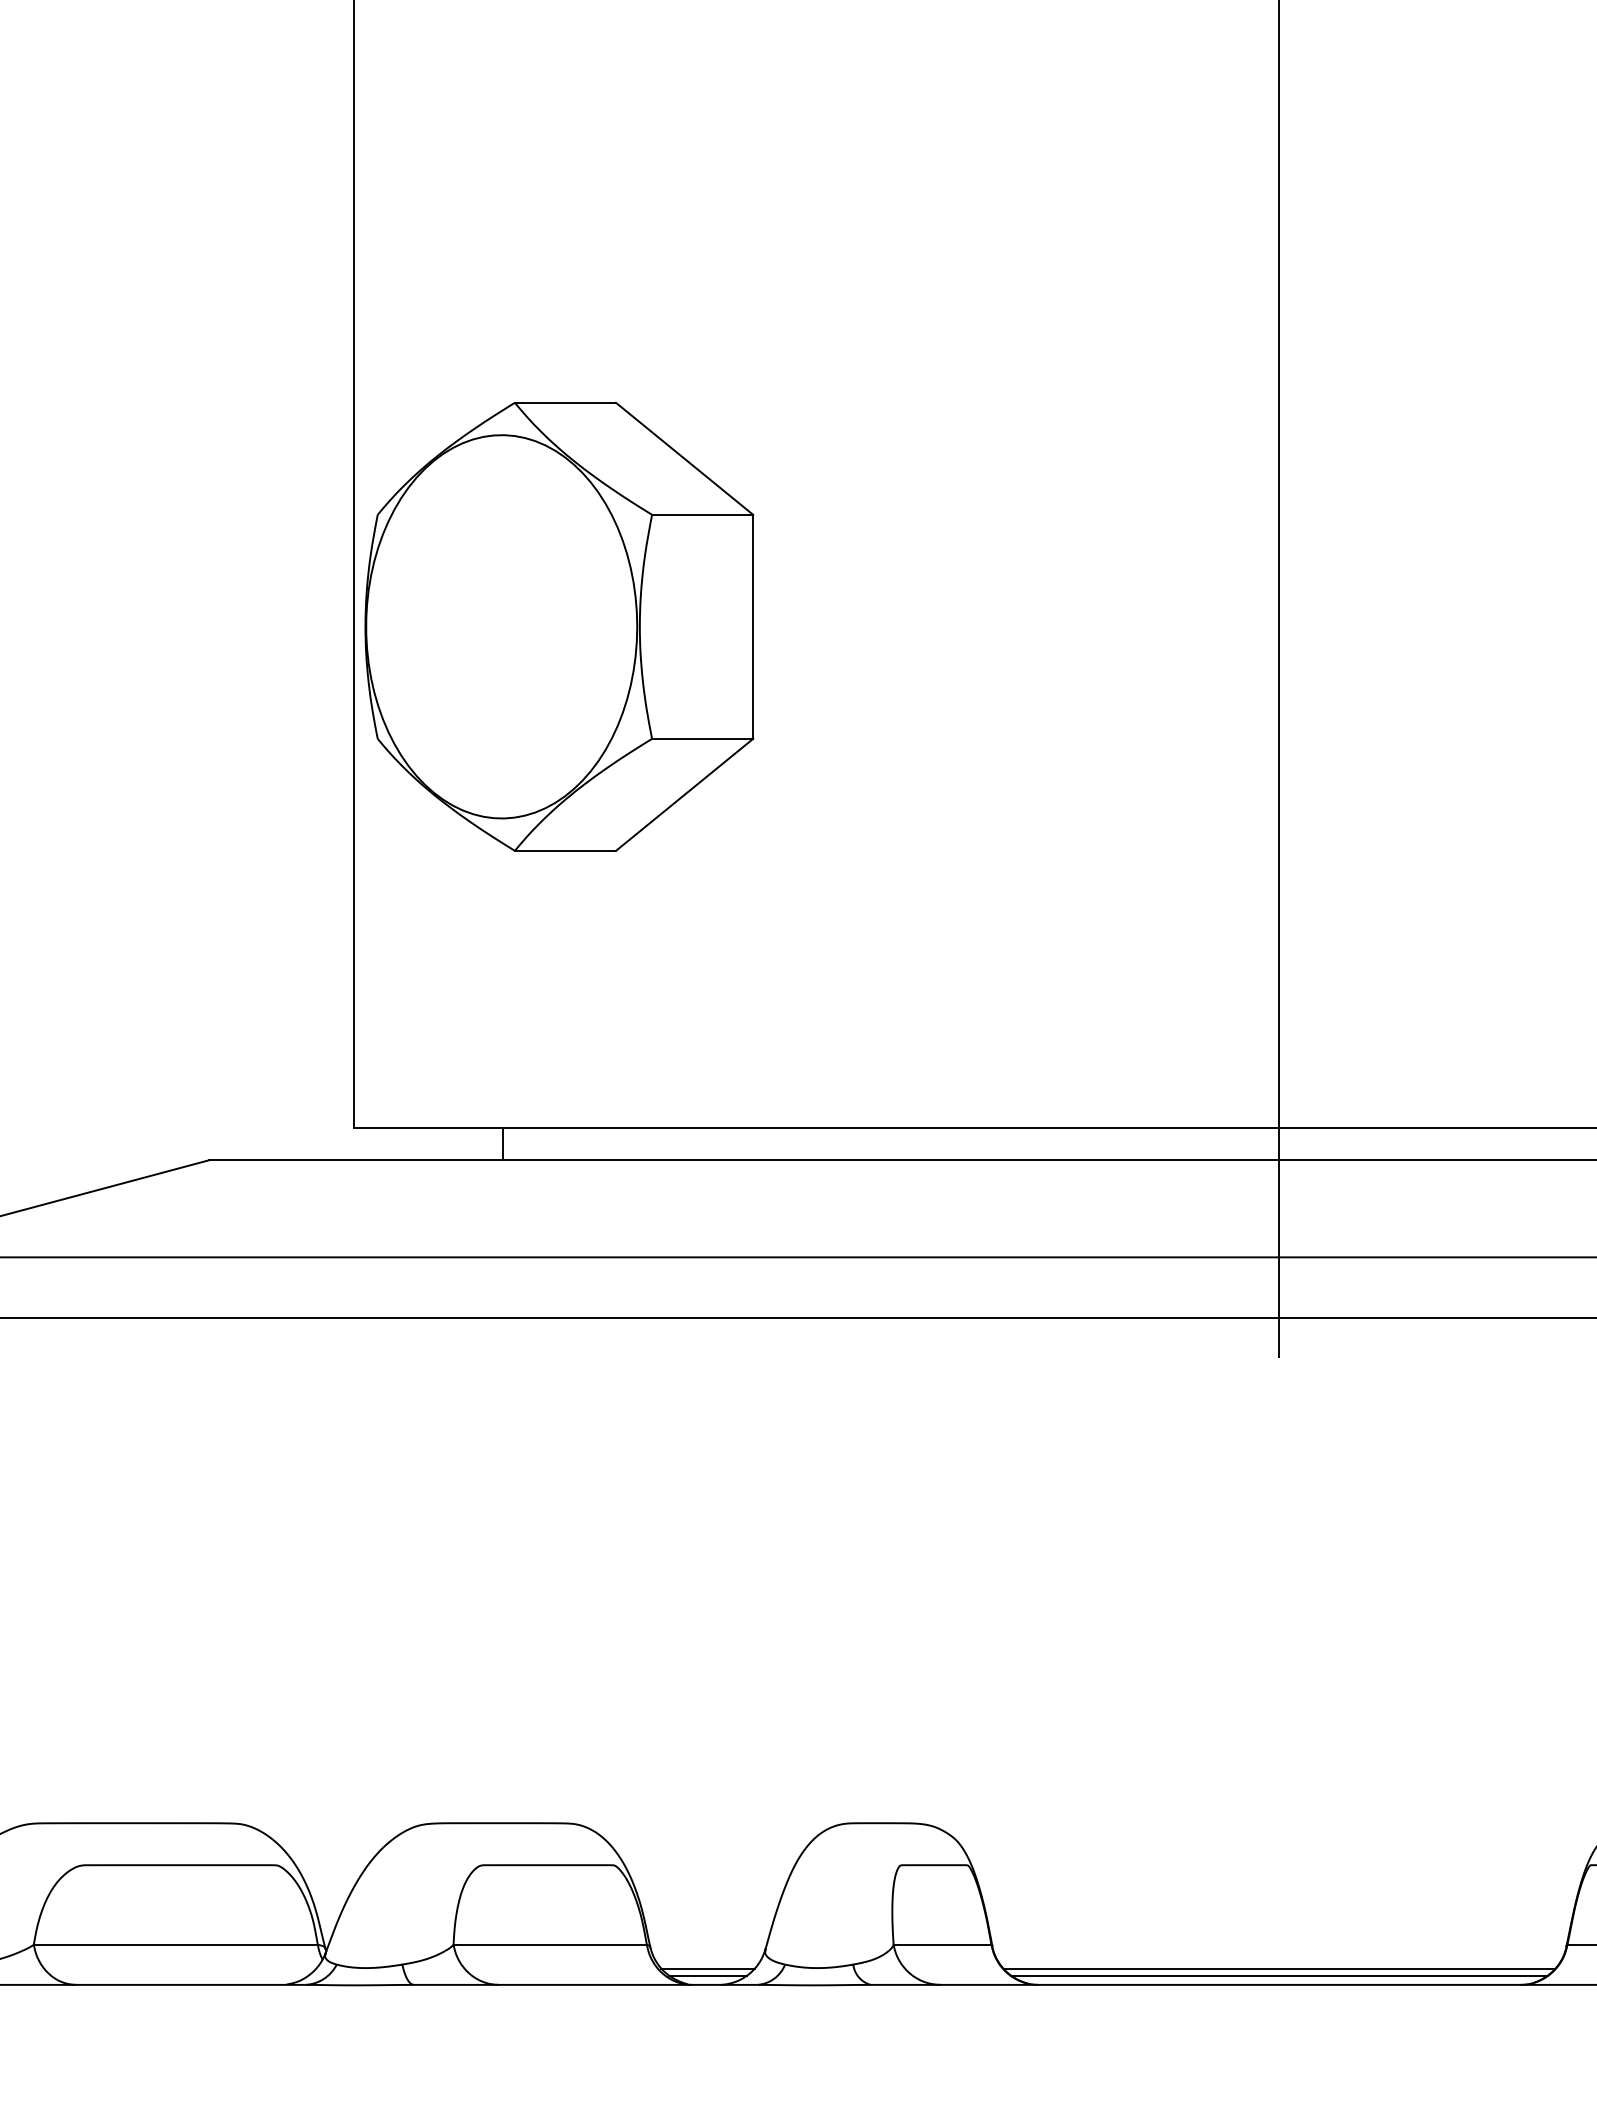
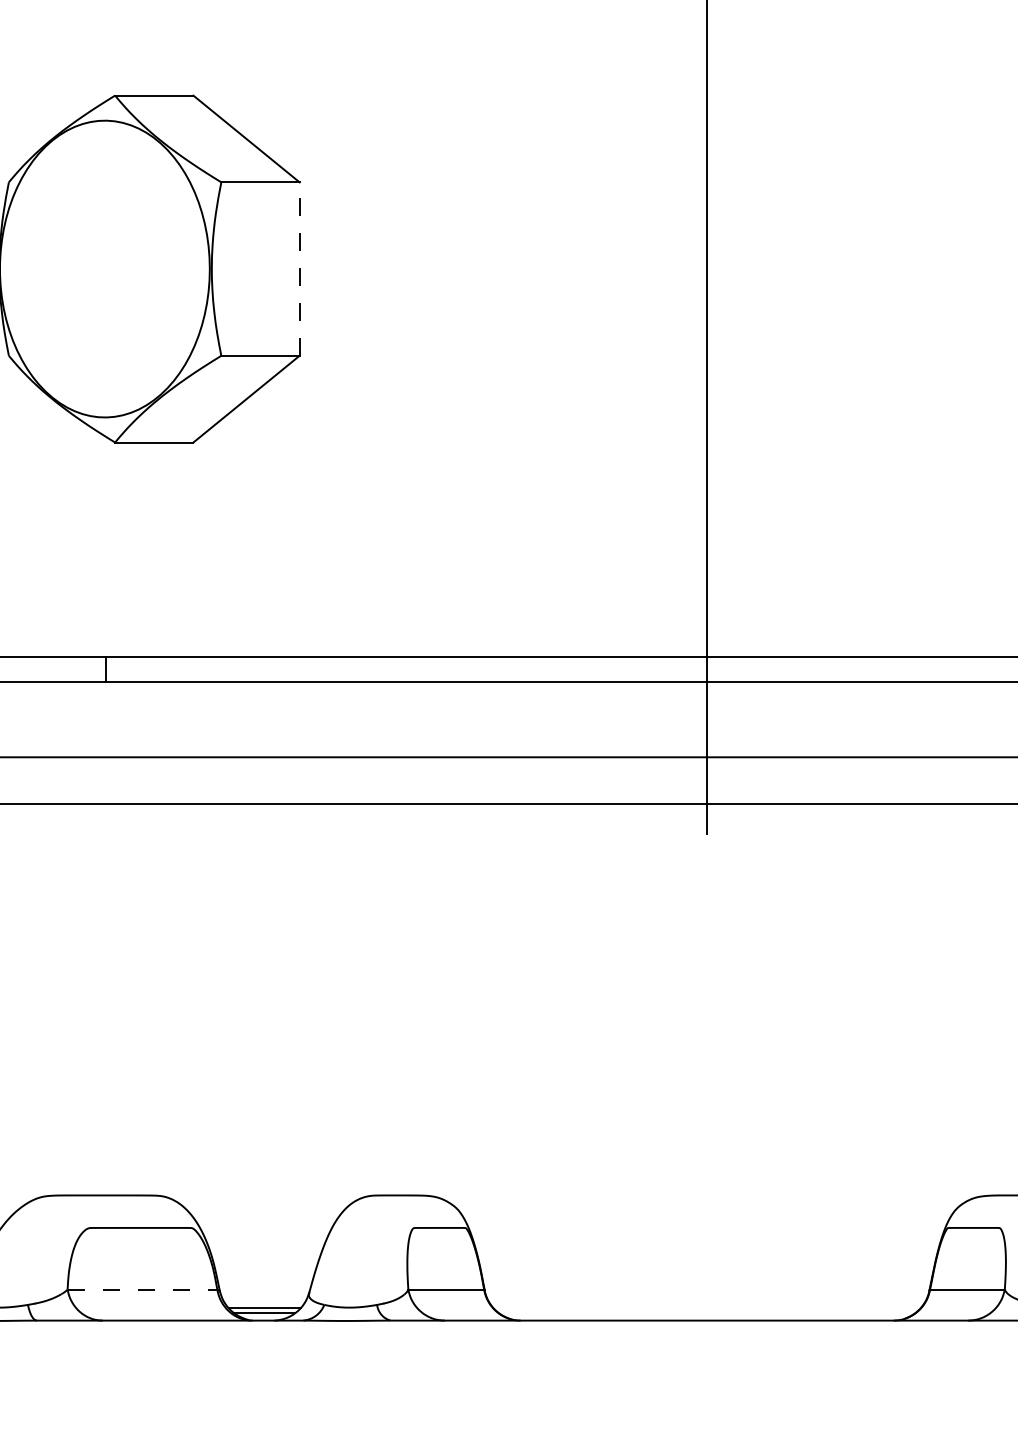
line: (753, 626) -> (299, 268), solid -> dashed
line: (550, 1944) -> (142, 1289), solid -> dashed
line: (1279, 1968) -> (707, 1307), removed
line: (1278, 1975) -> (706, 1313), removed

